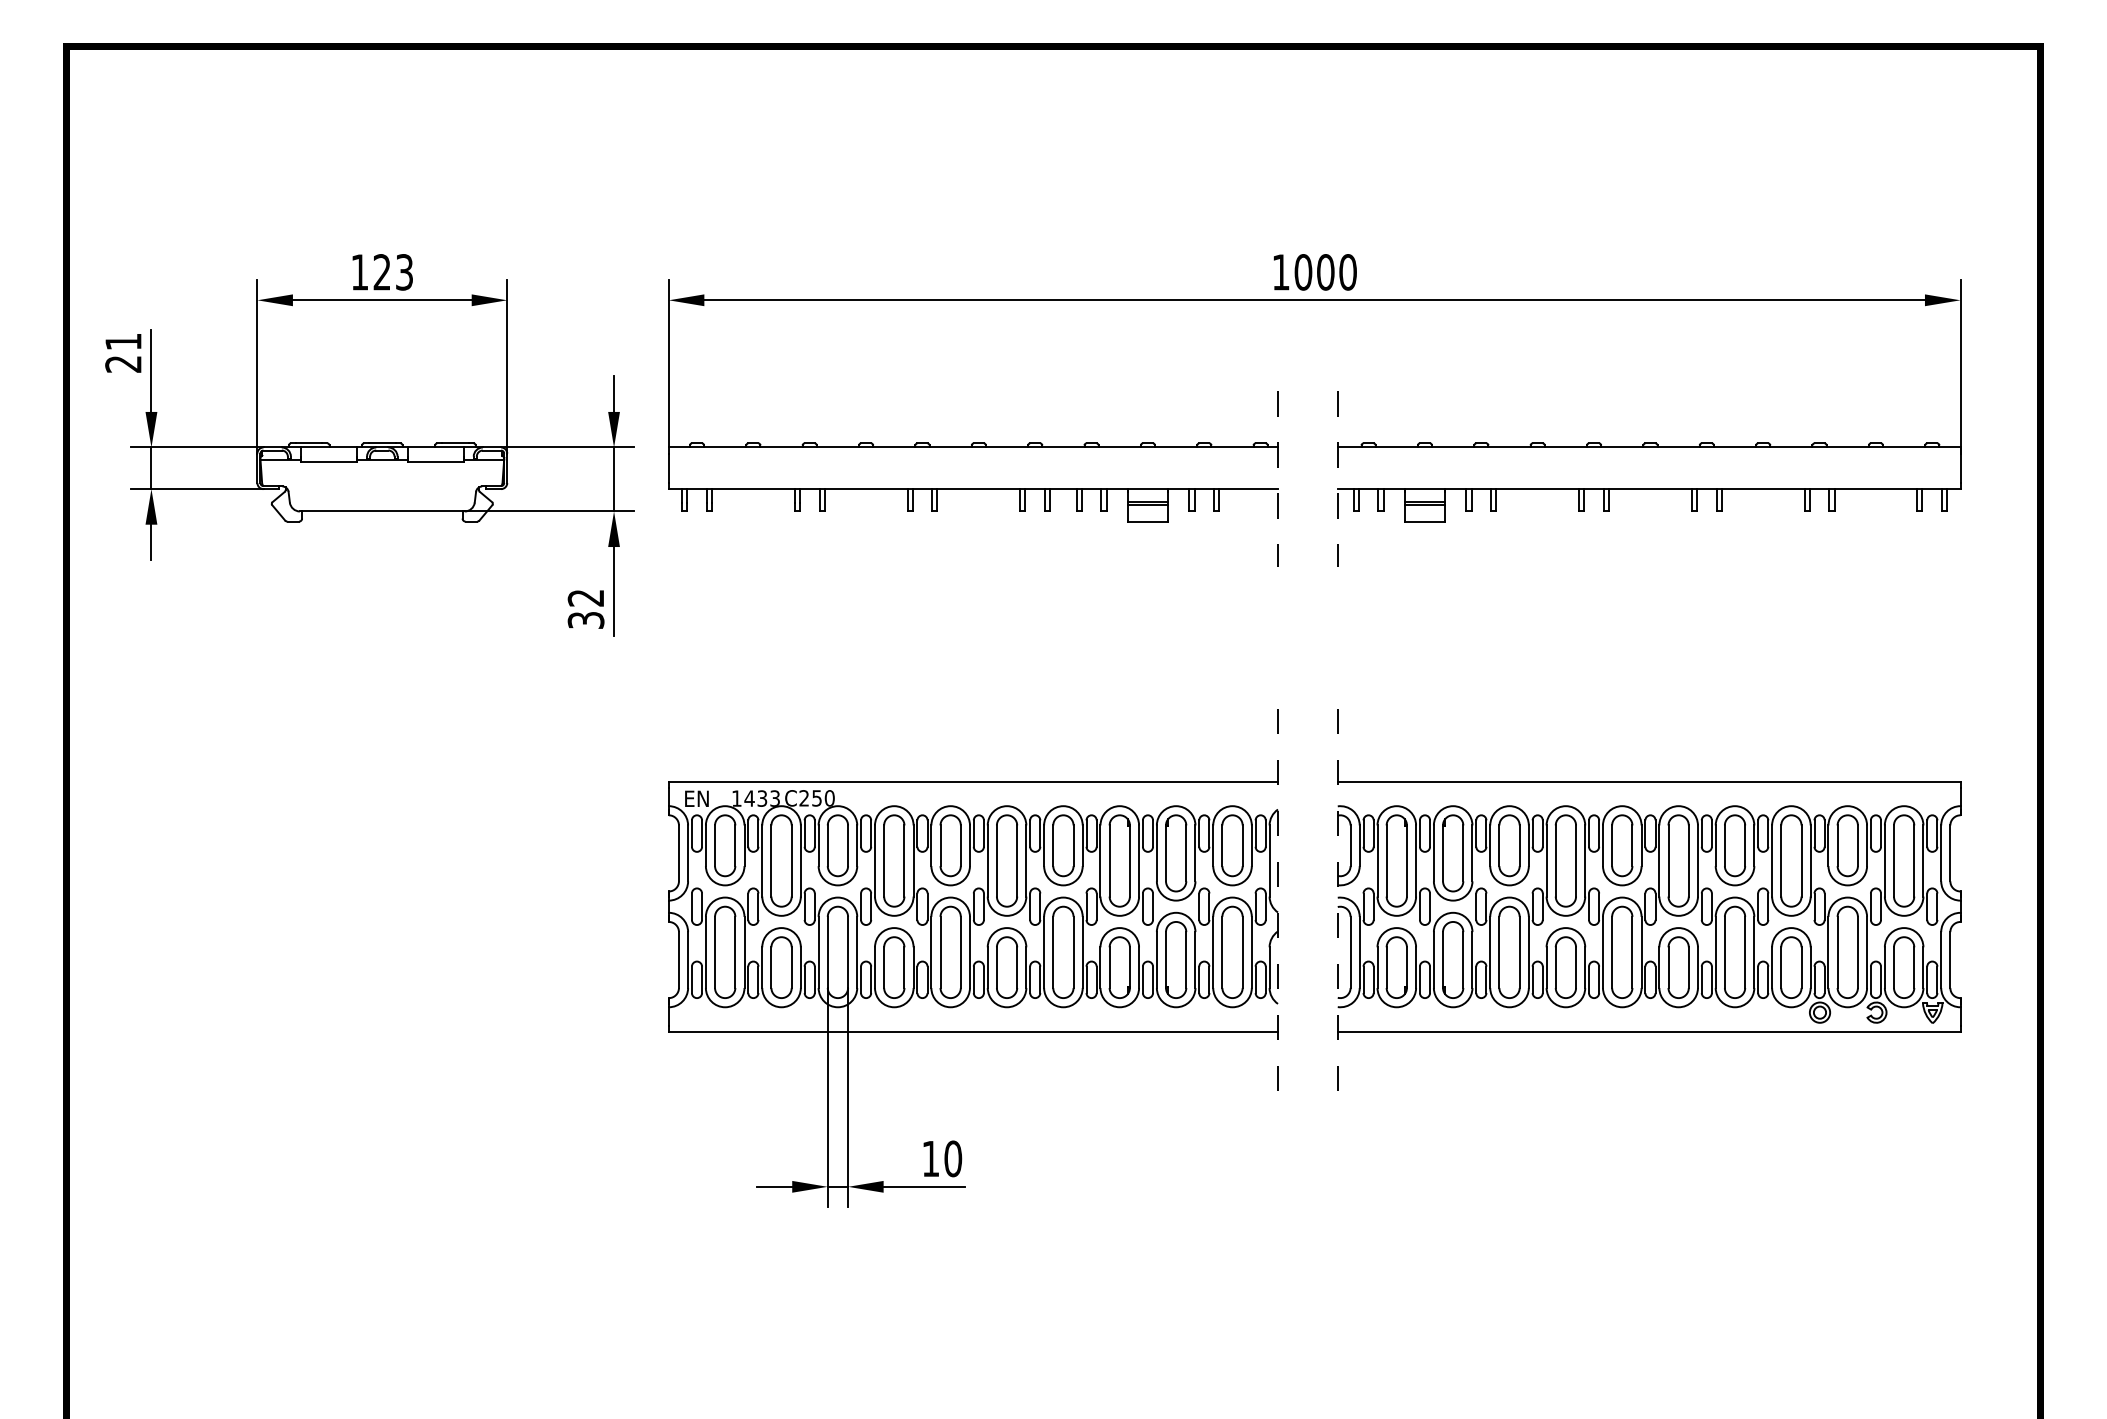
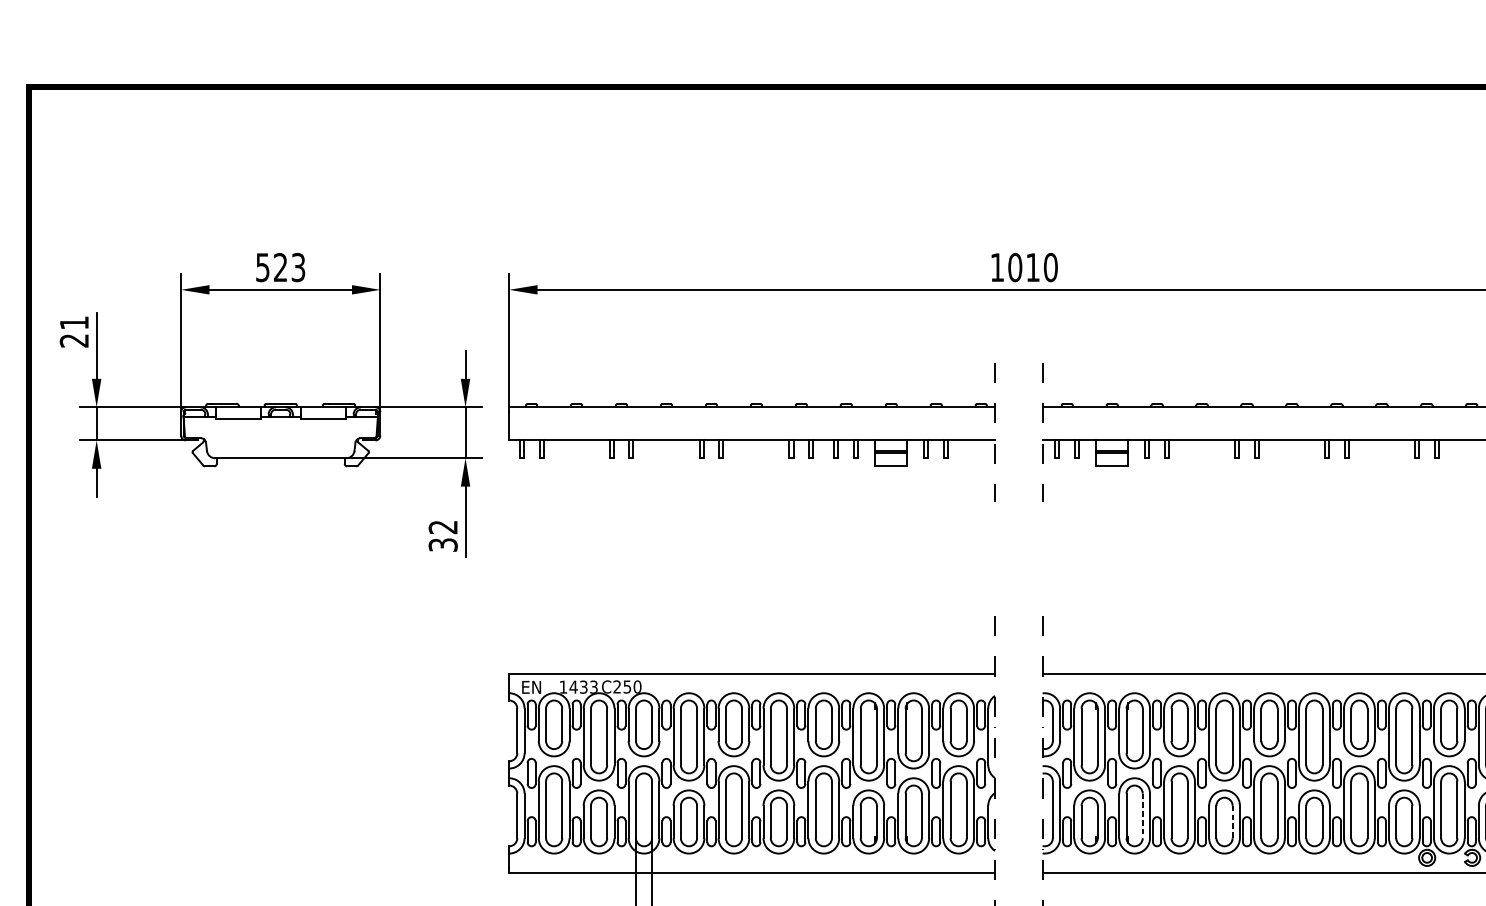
text: (359, 272) -> (262, 267), 123 -> 523
text: (1325, 272) -> (1032, 267), 1000 -> 1010
line: (1463, 960) -> (1142, 816), solid -> dashed
line: (1576, 968) -> (1232, 822), solid -> dashed

